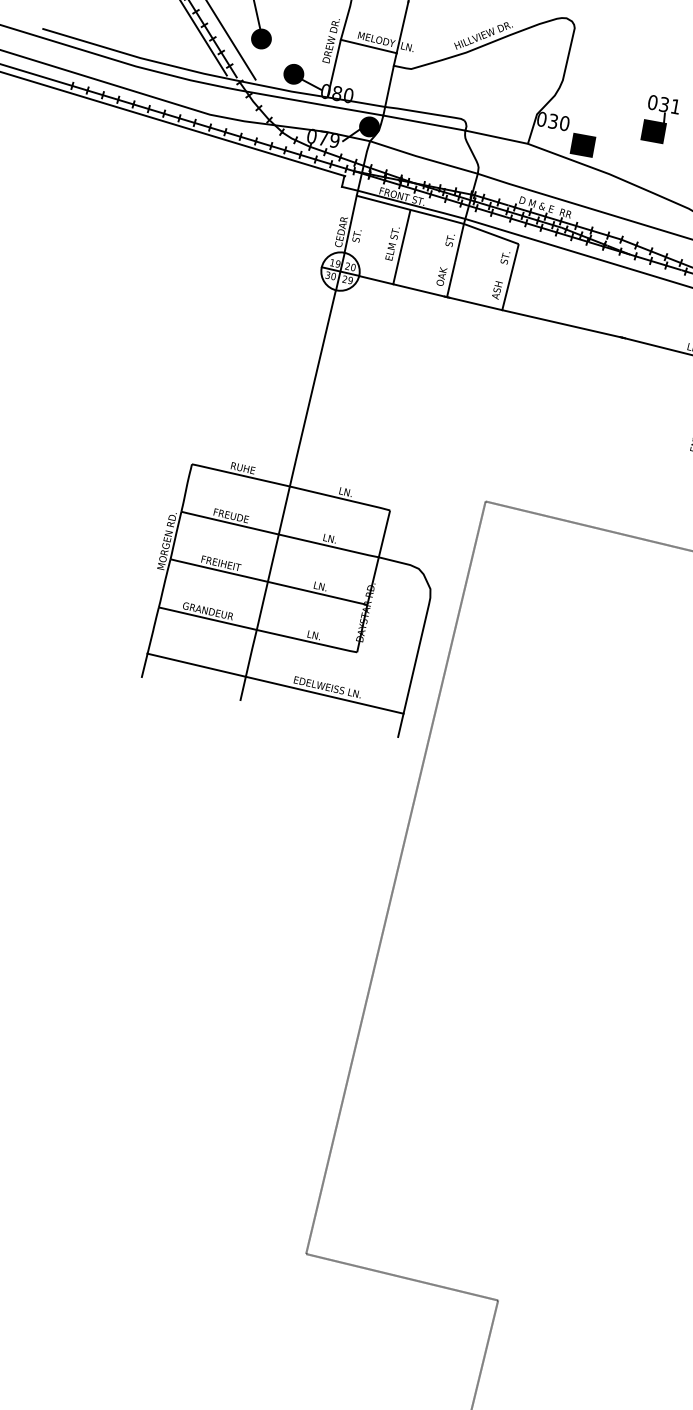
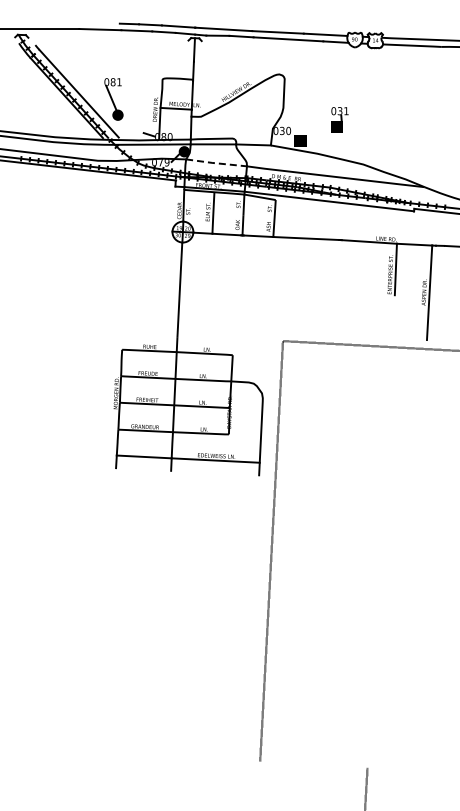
fill: (293, 73) -> (138, 130), removed
line: (421, 158) -> (215, 163), solid -> dashed
line: (401, 1276) -> (313, 764), removed

